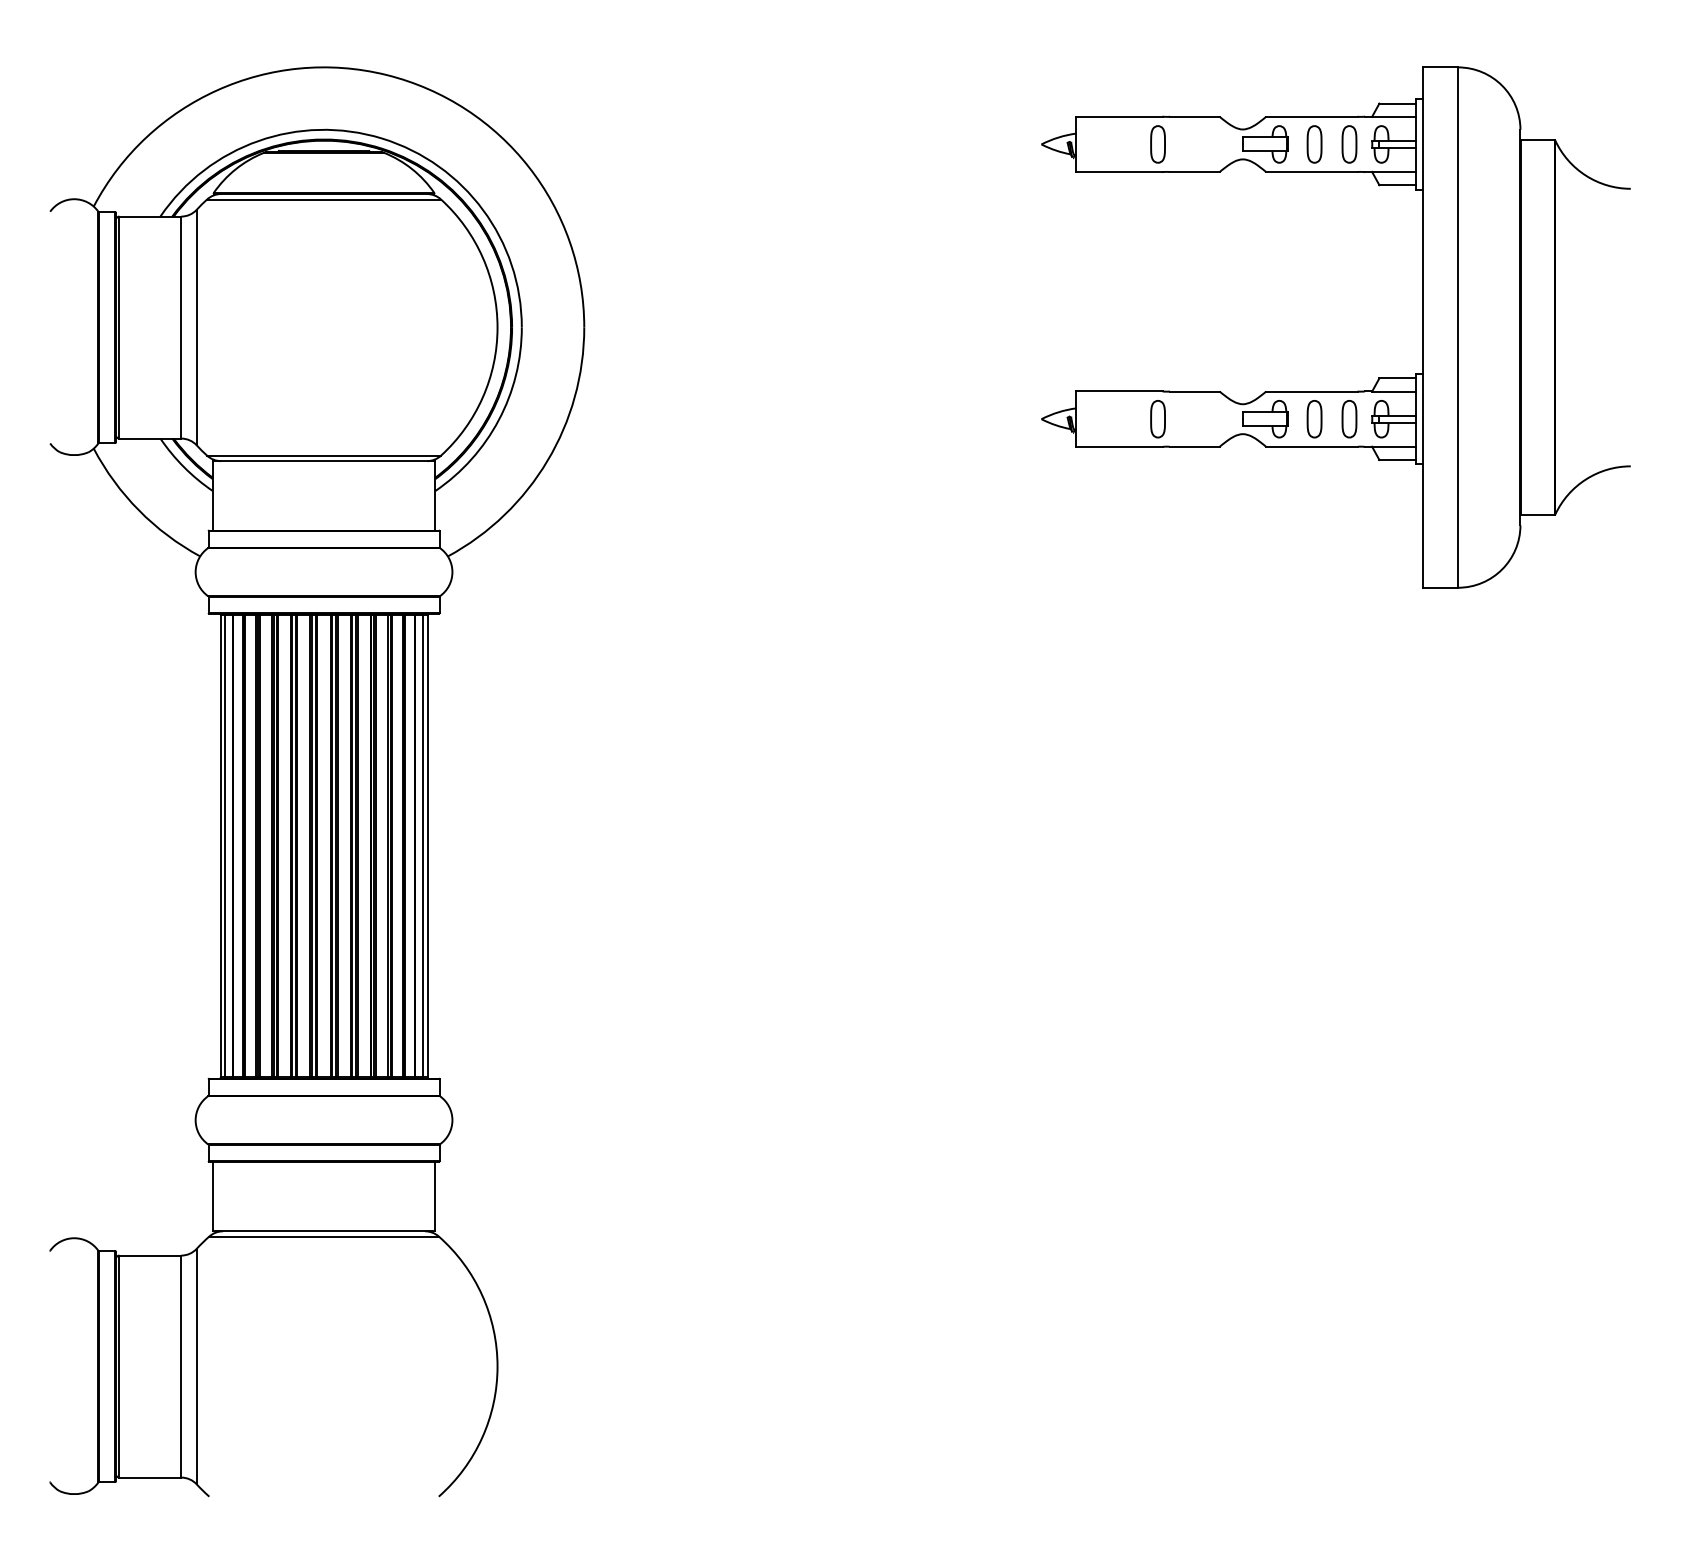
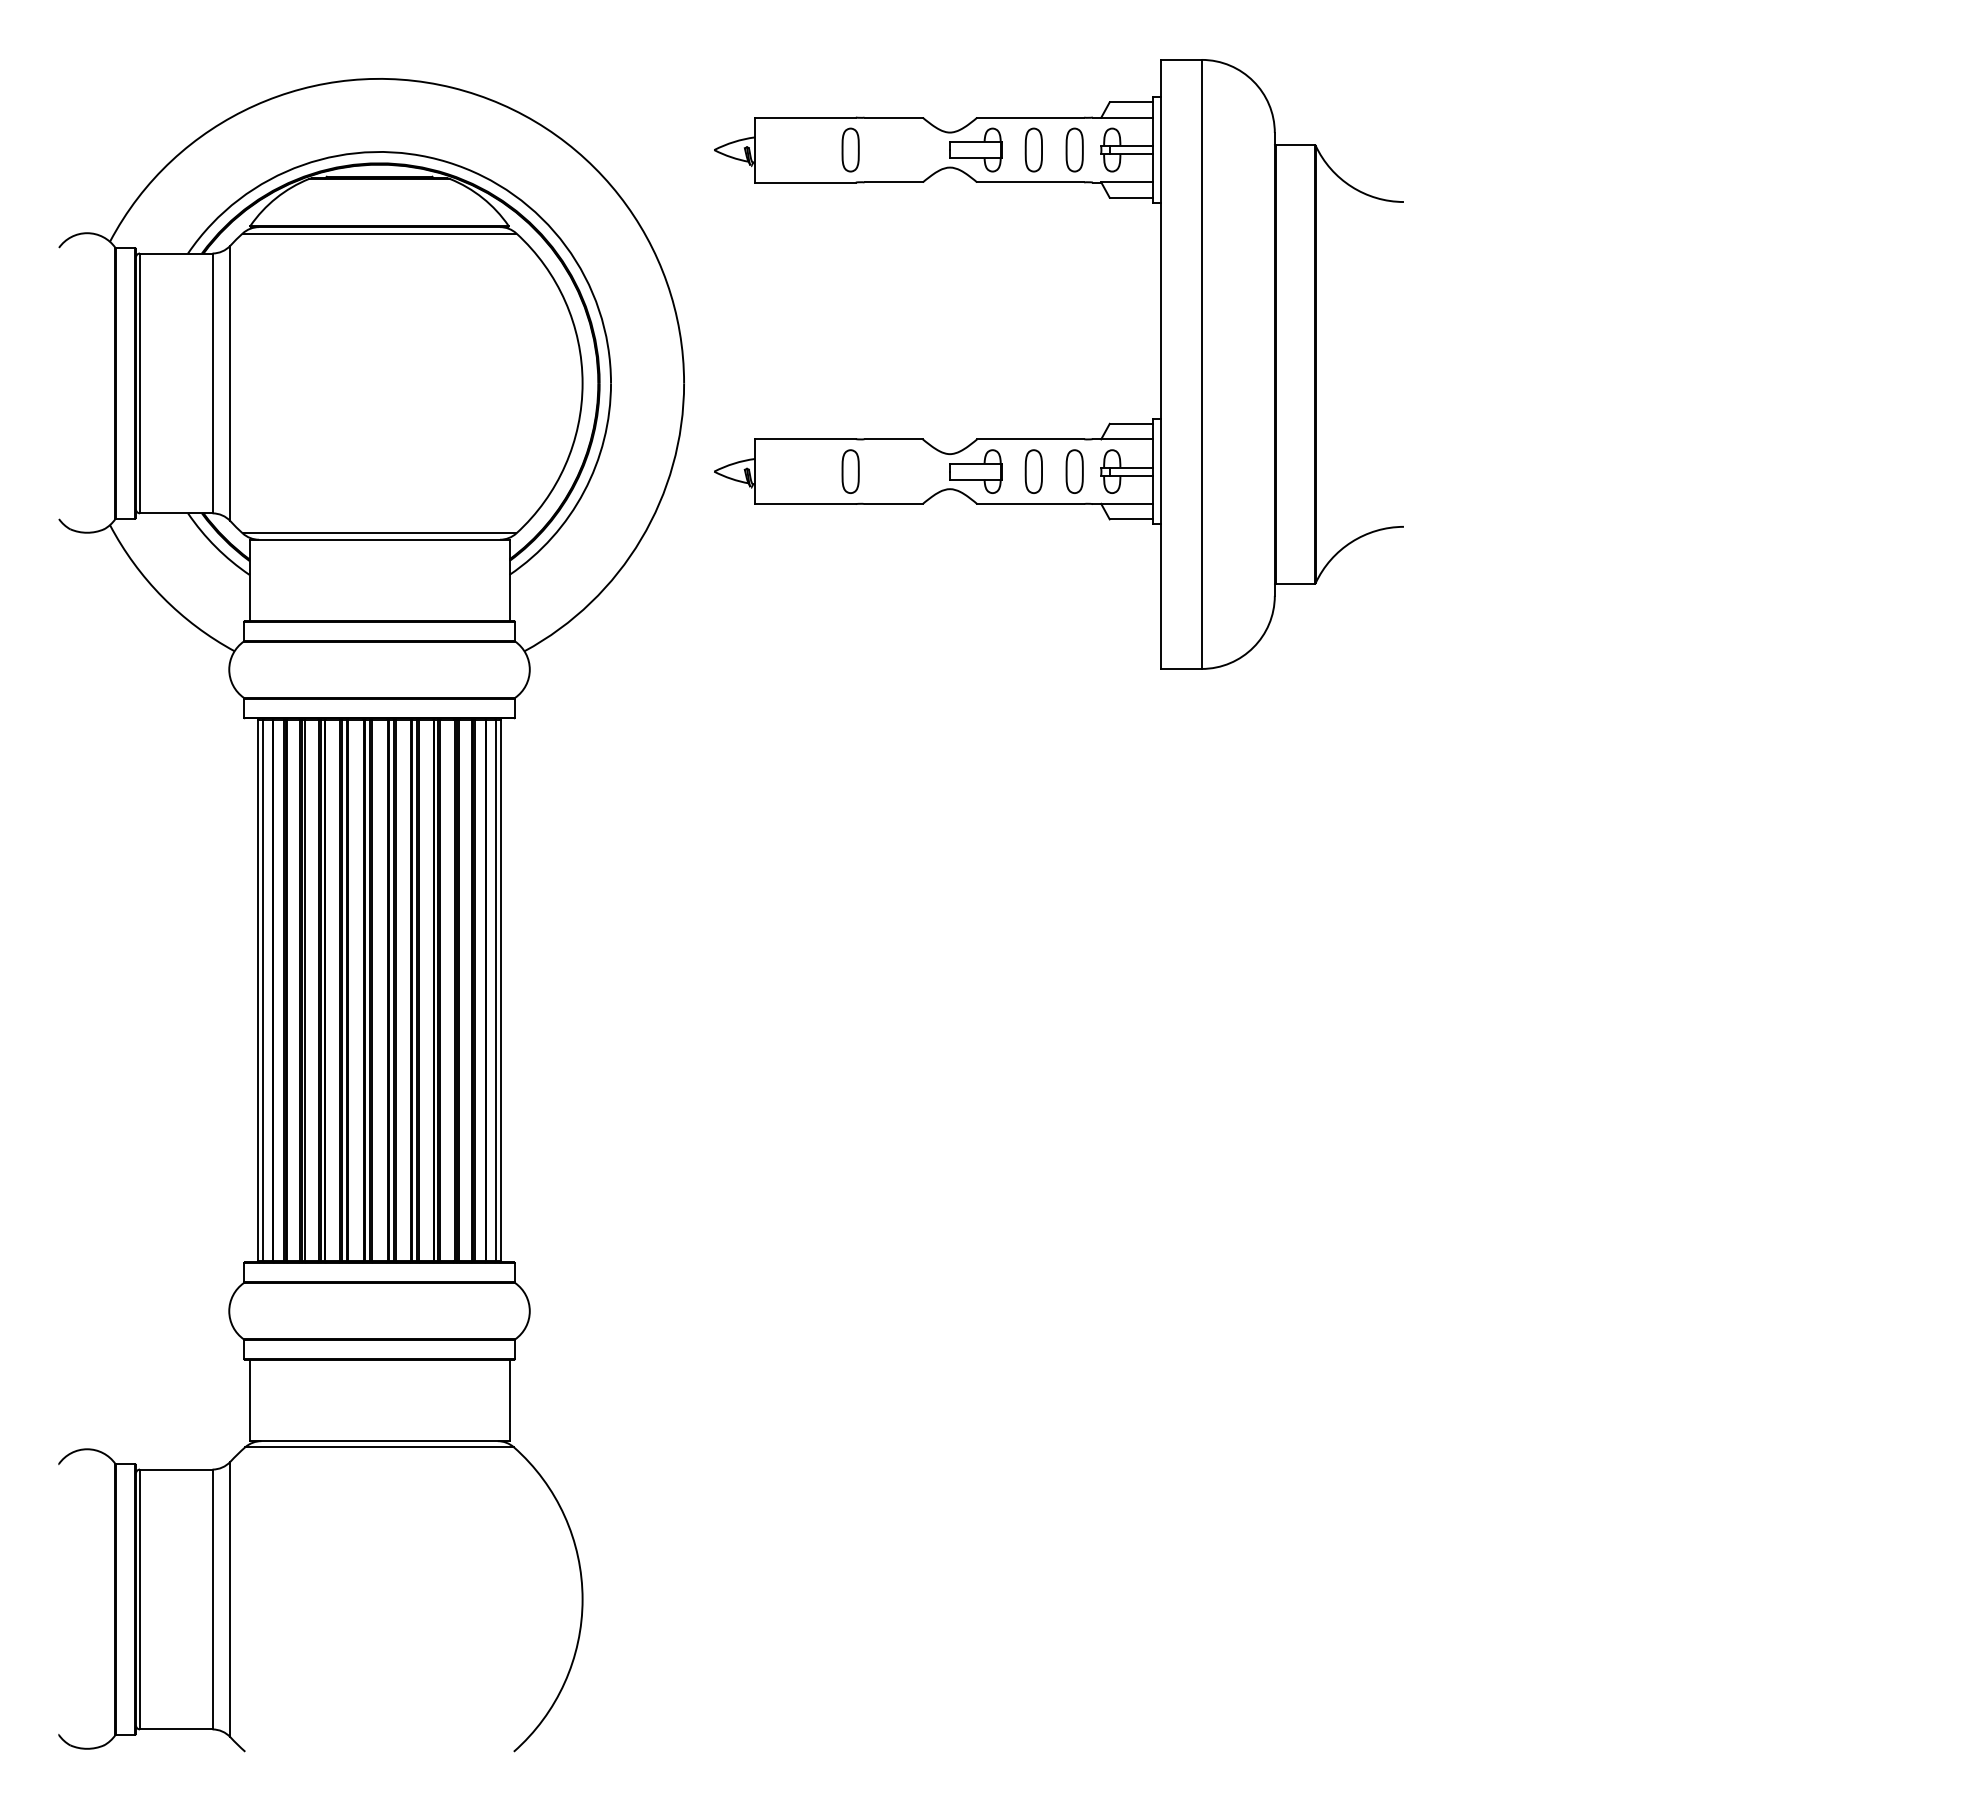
part: (1335, 390) -> (1058, 438), moved

